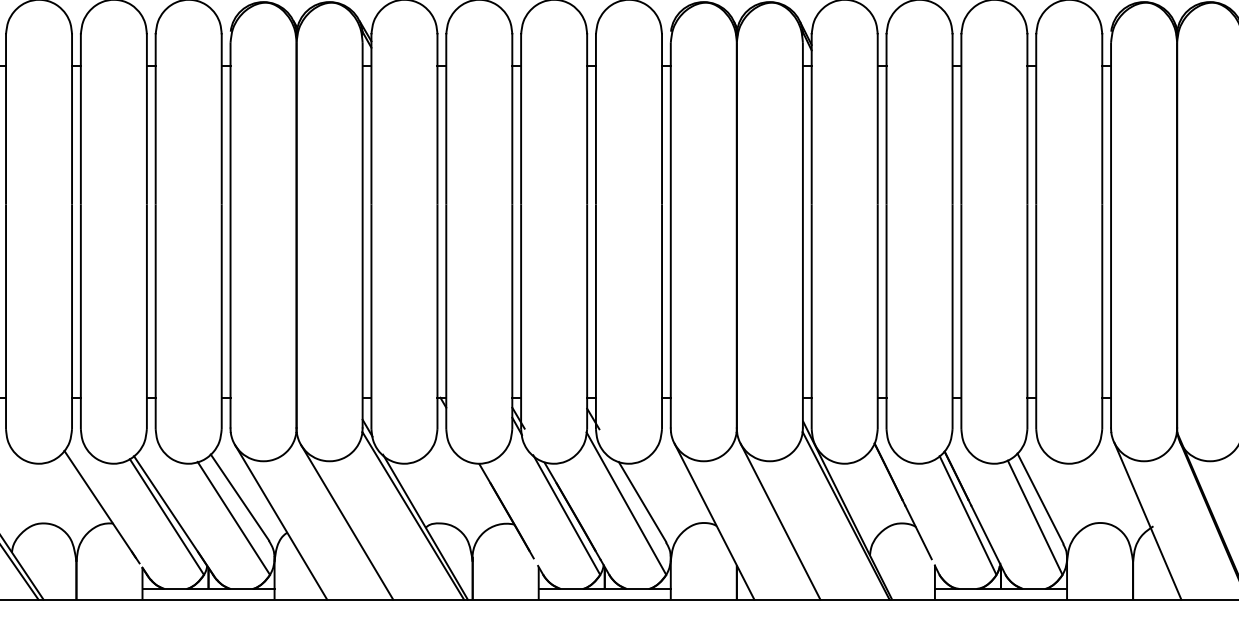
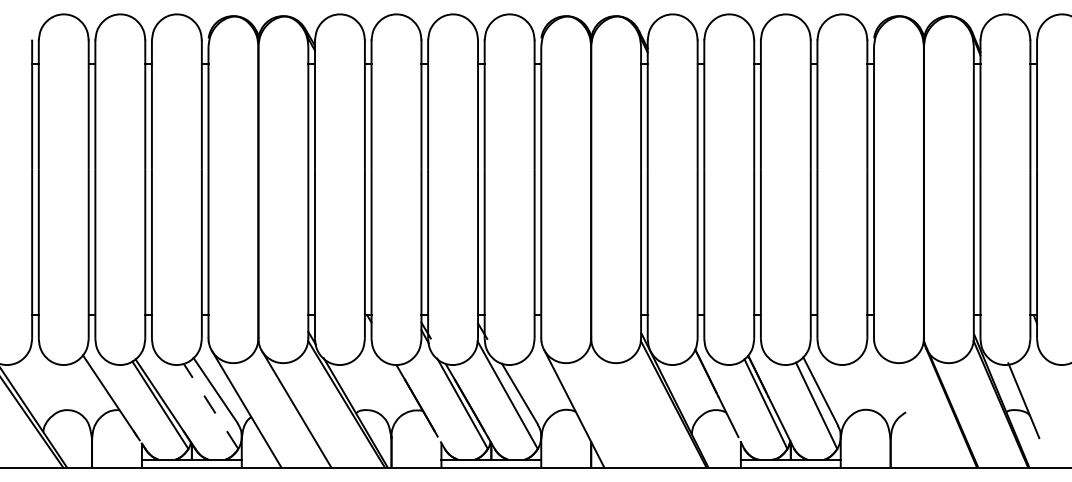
line: (234, 518) -> (211, 406), solid -> dashed
line: (780, 521) -> (624, 408), removed
line: (1147, 521) -> (901, 408), removed

